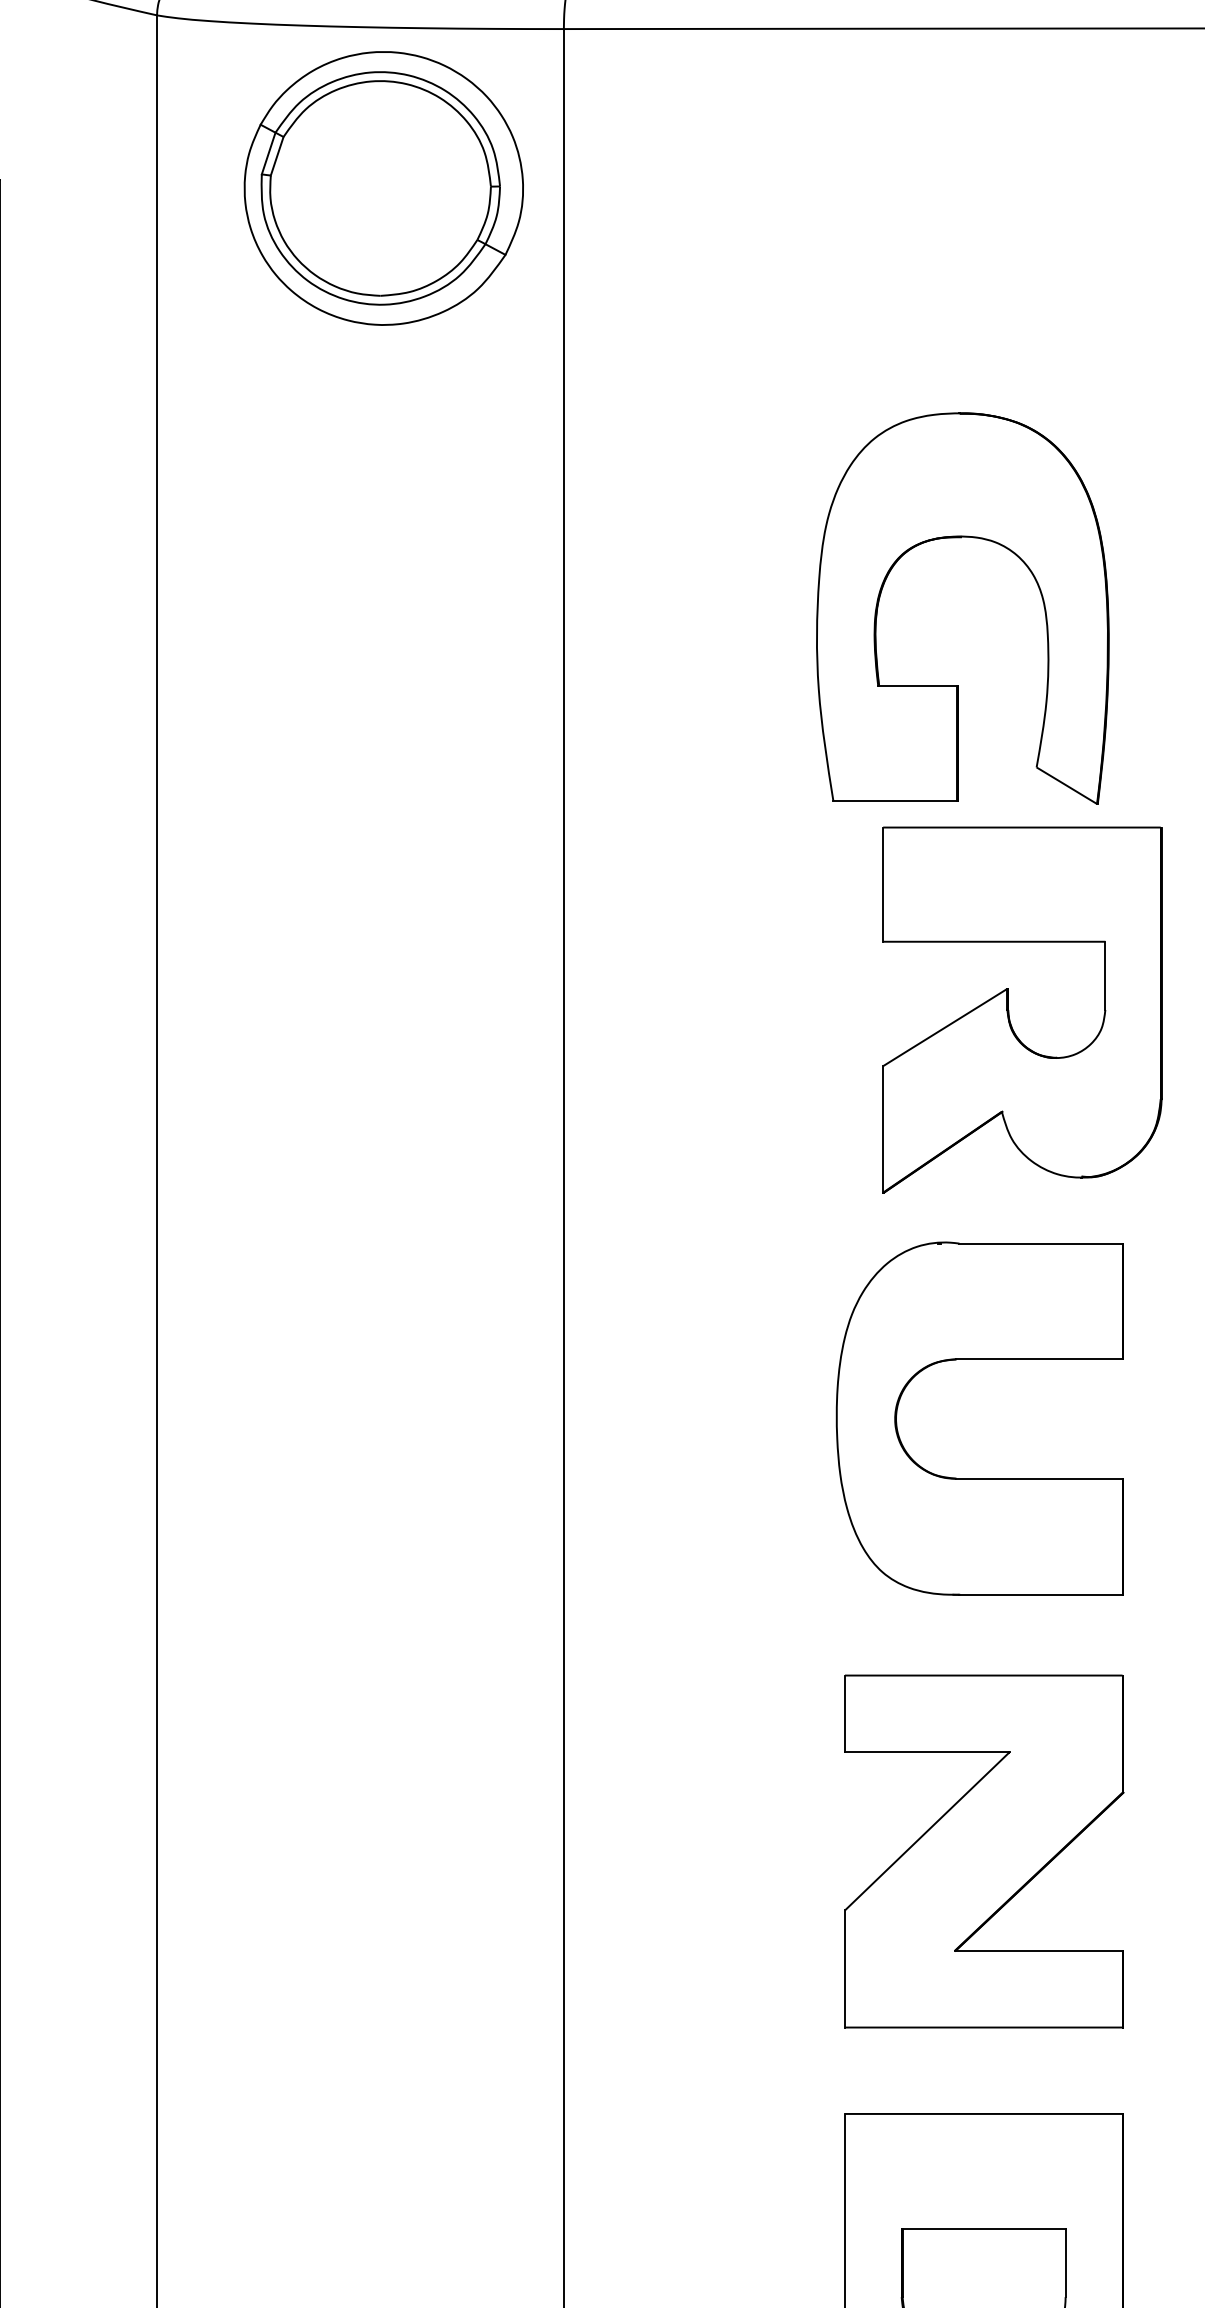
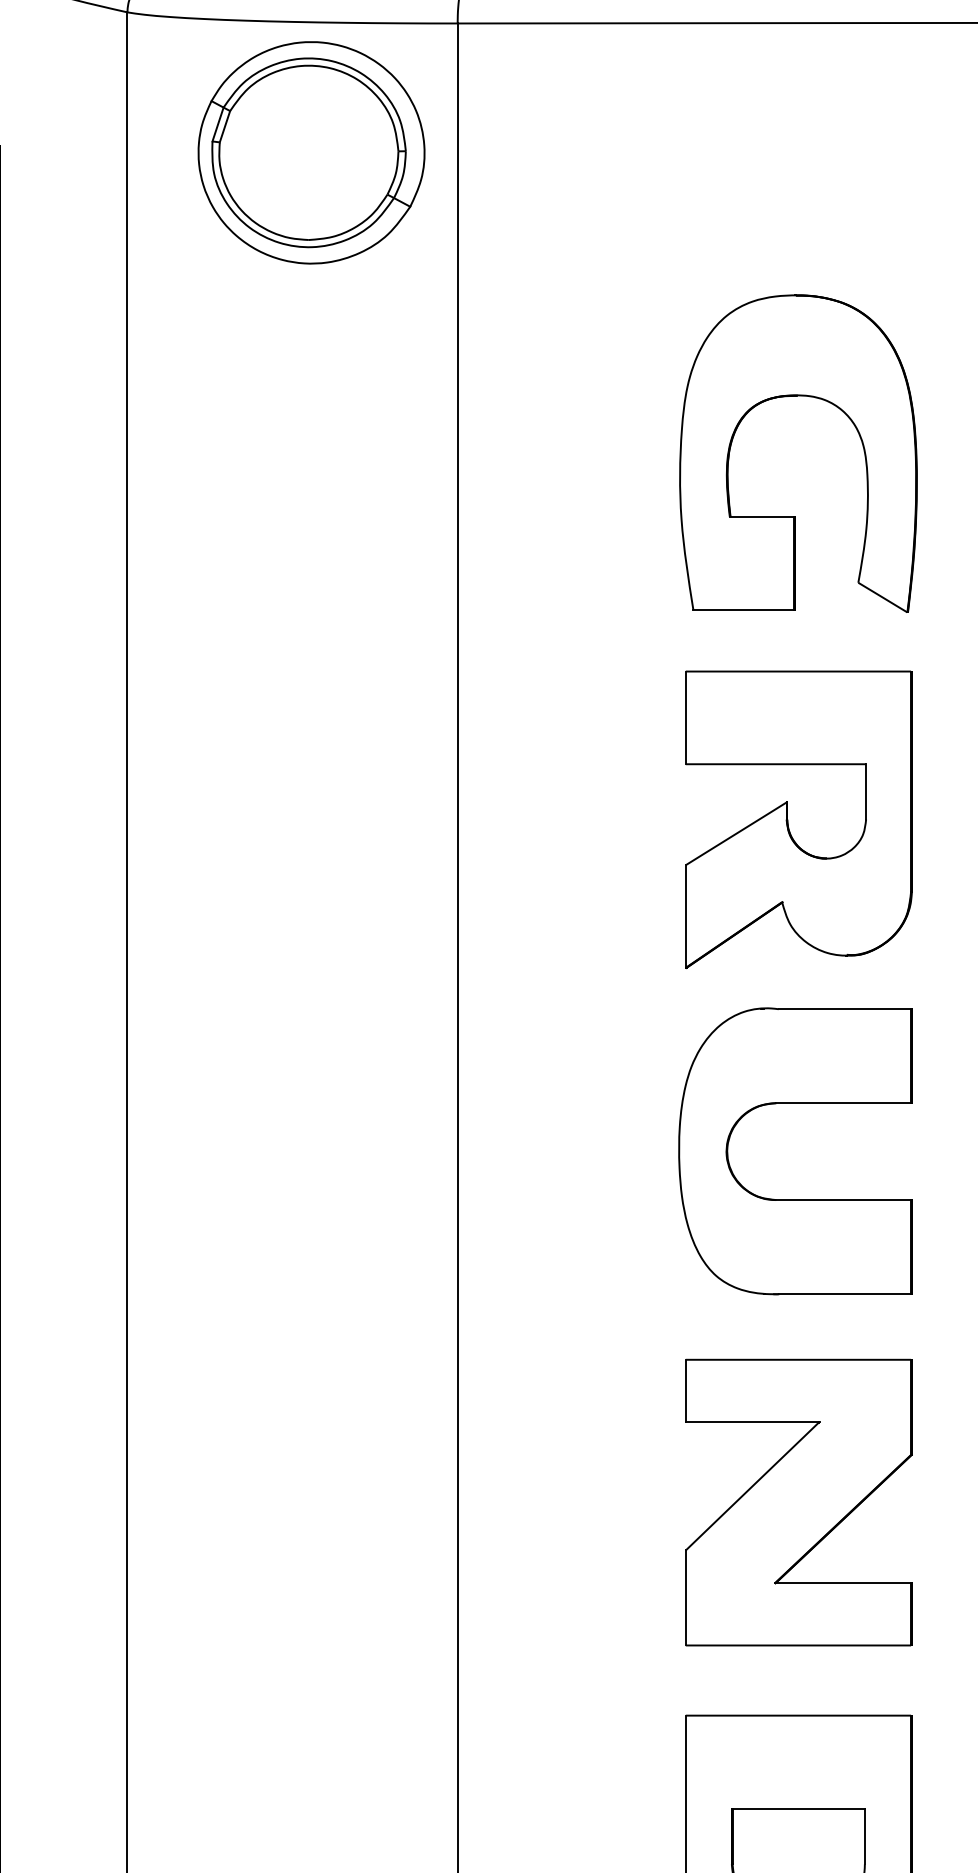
part: (962, 537) -> (798, 396), moved
part: (1009, 1009) -> (788, 819), moved

